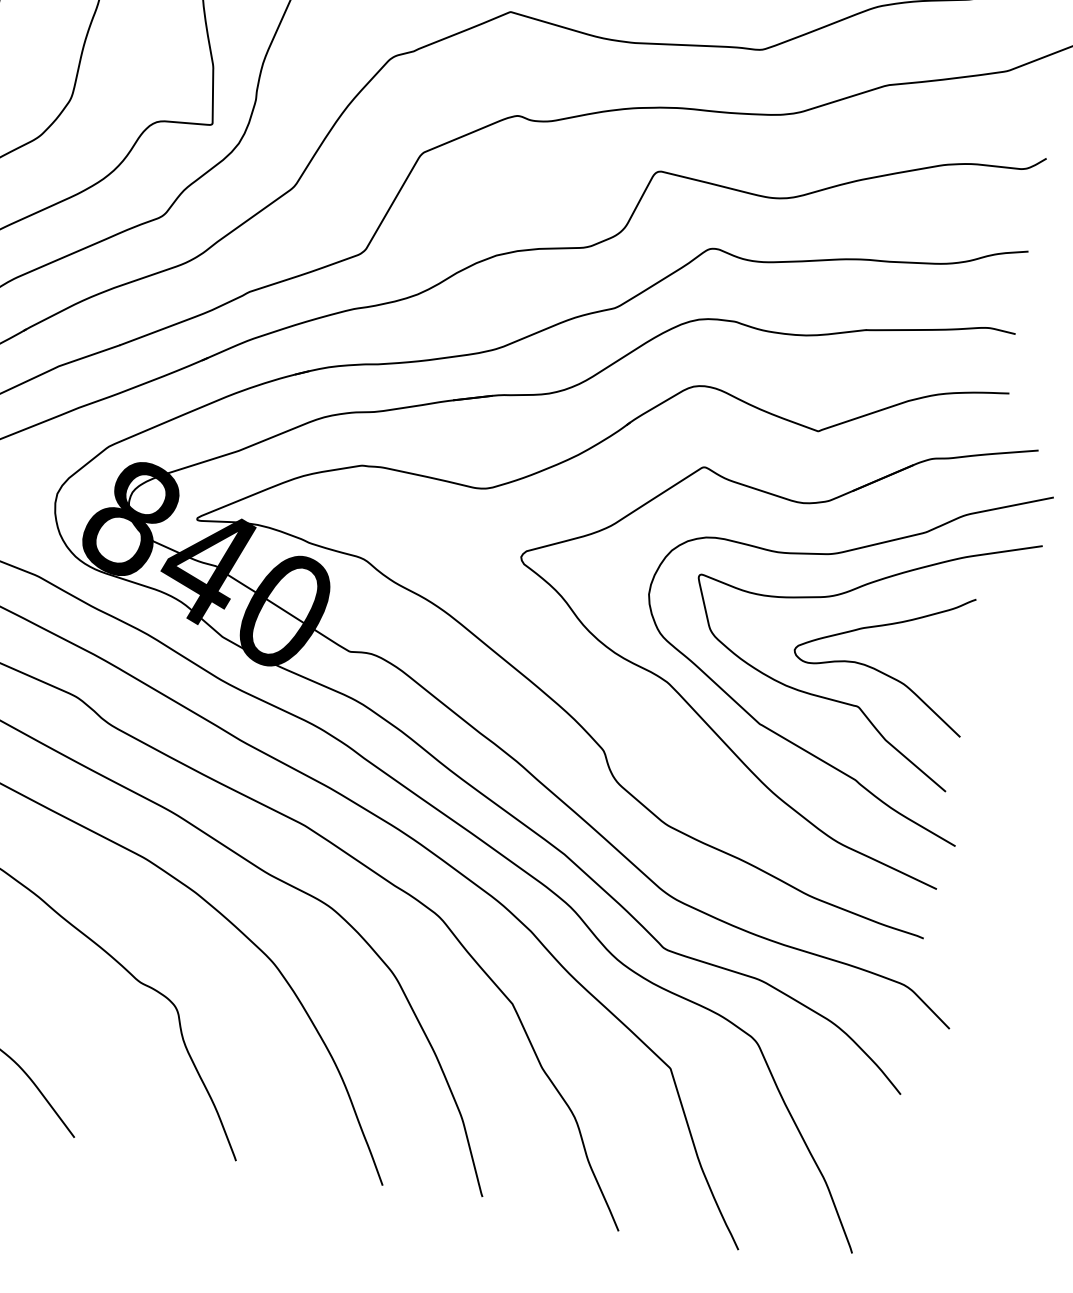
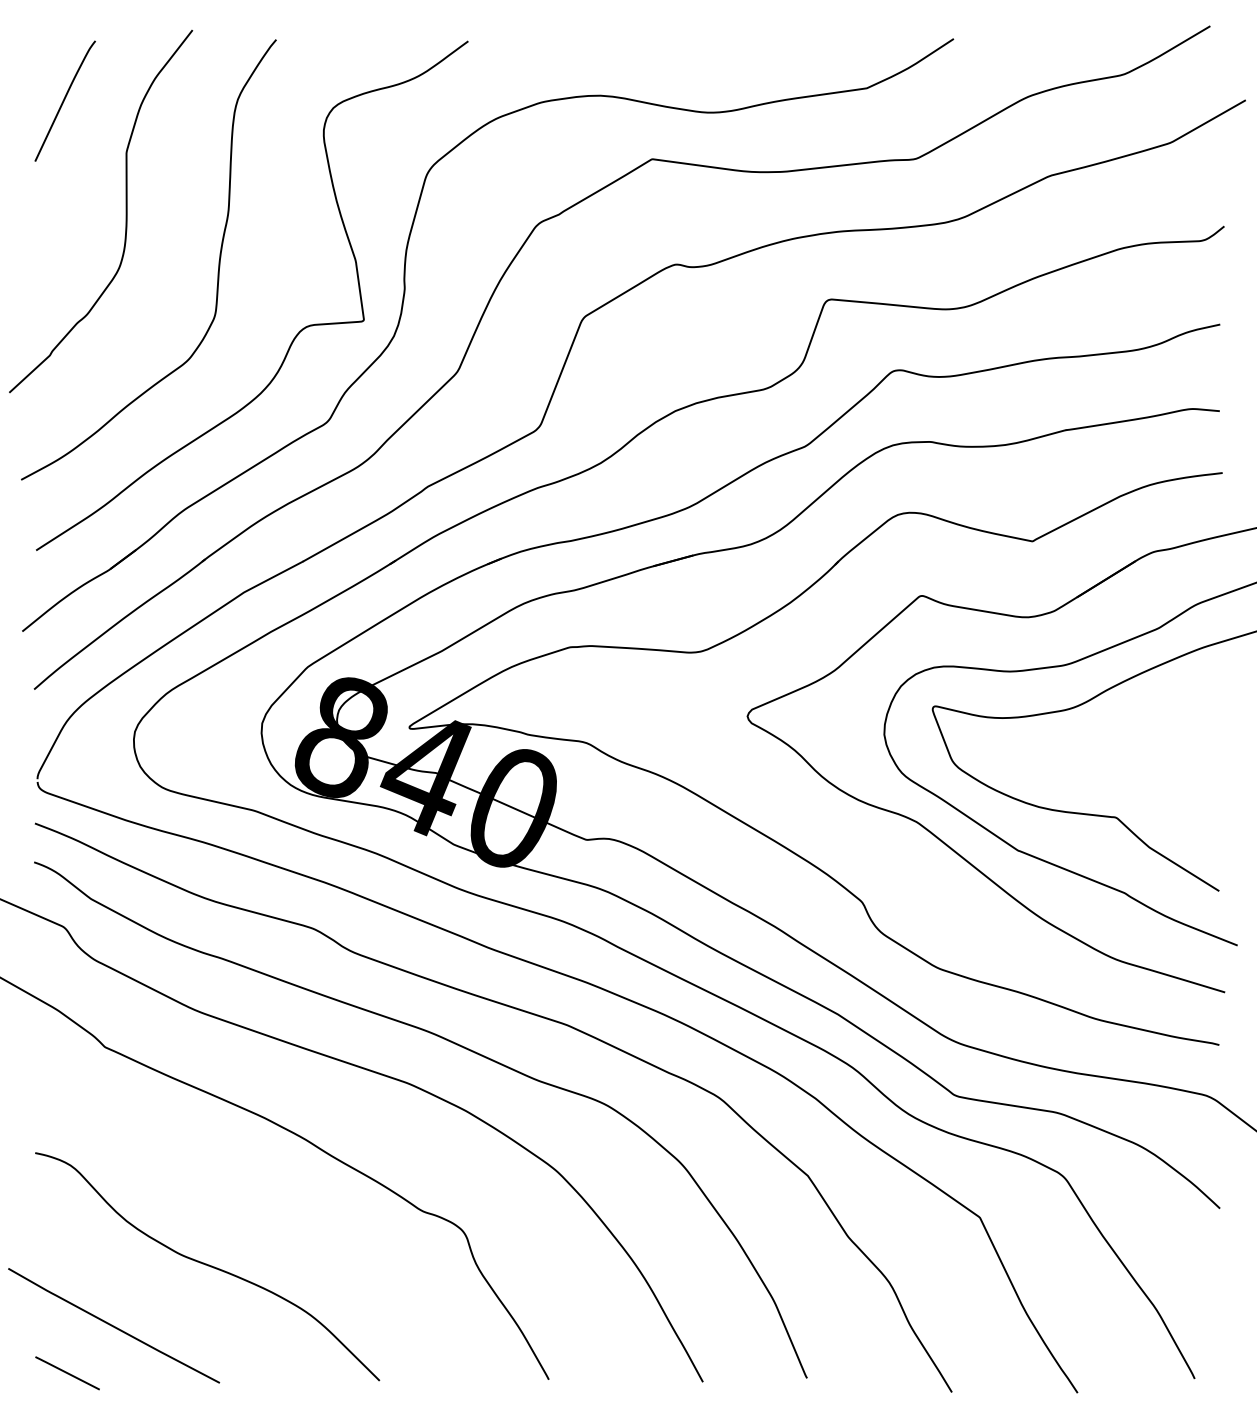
curve: (875, 668) -> (1128, 775), removed

